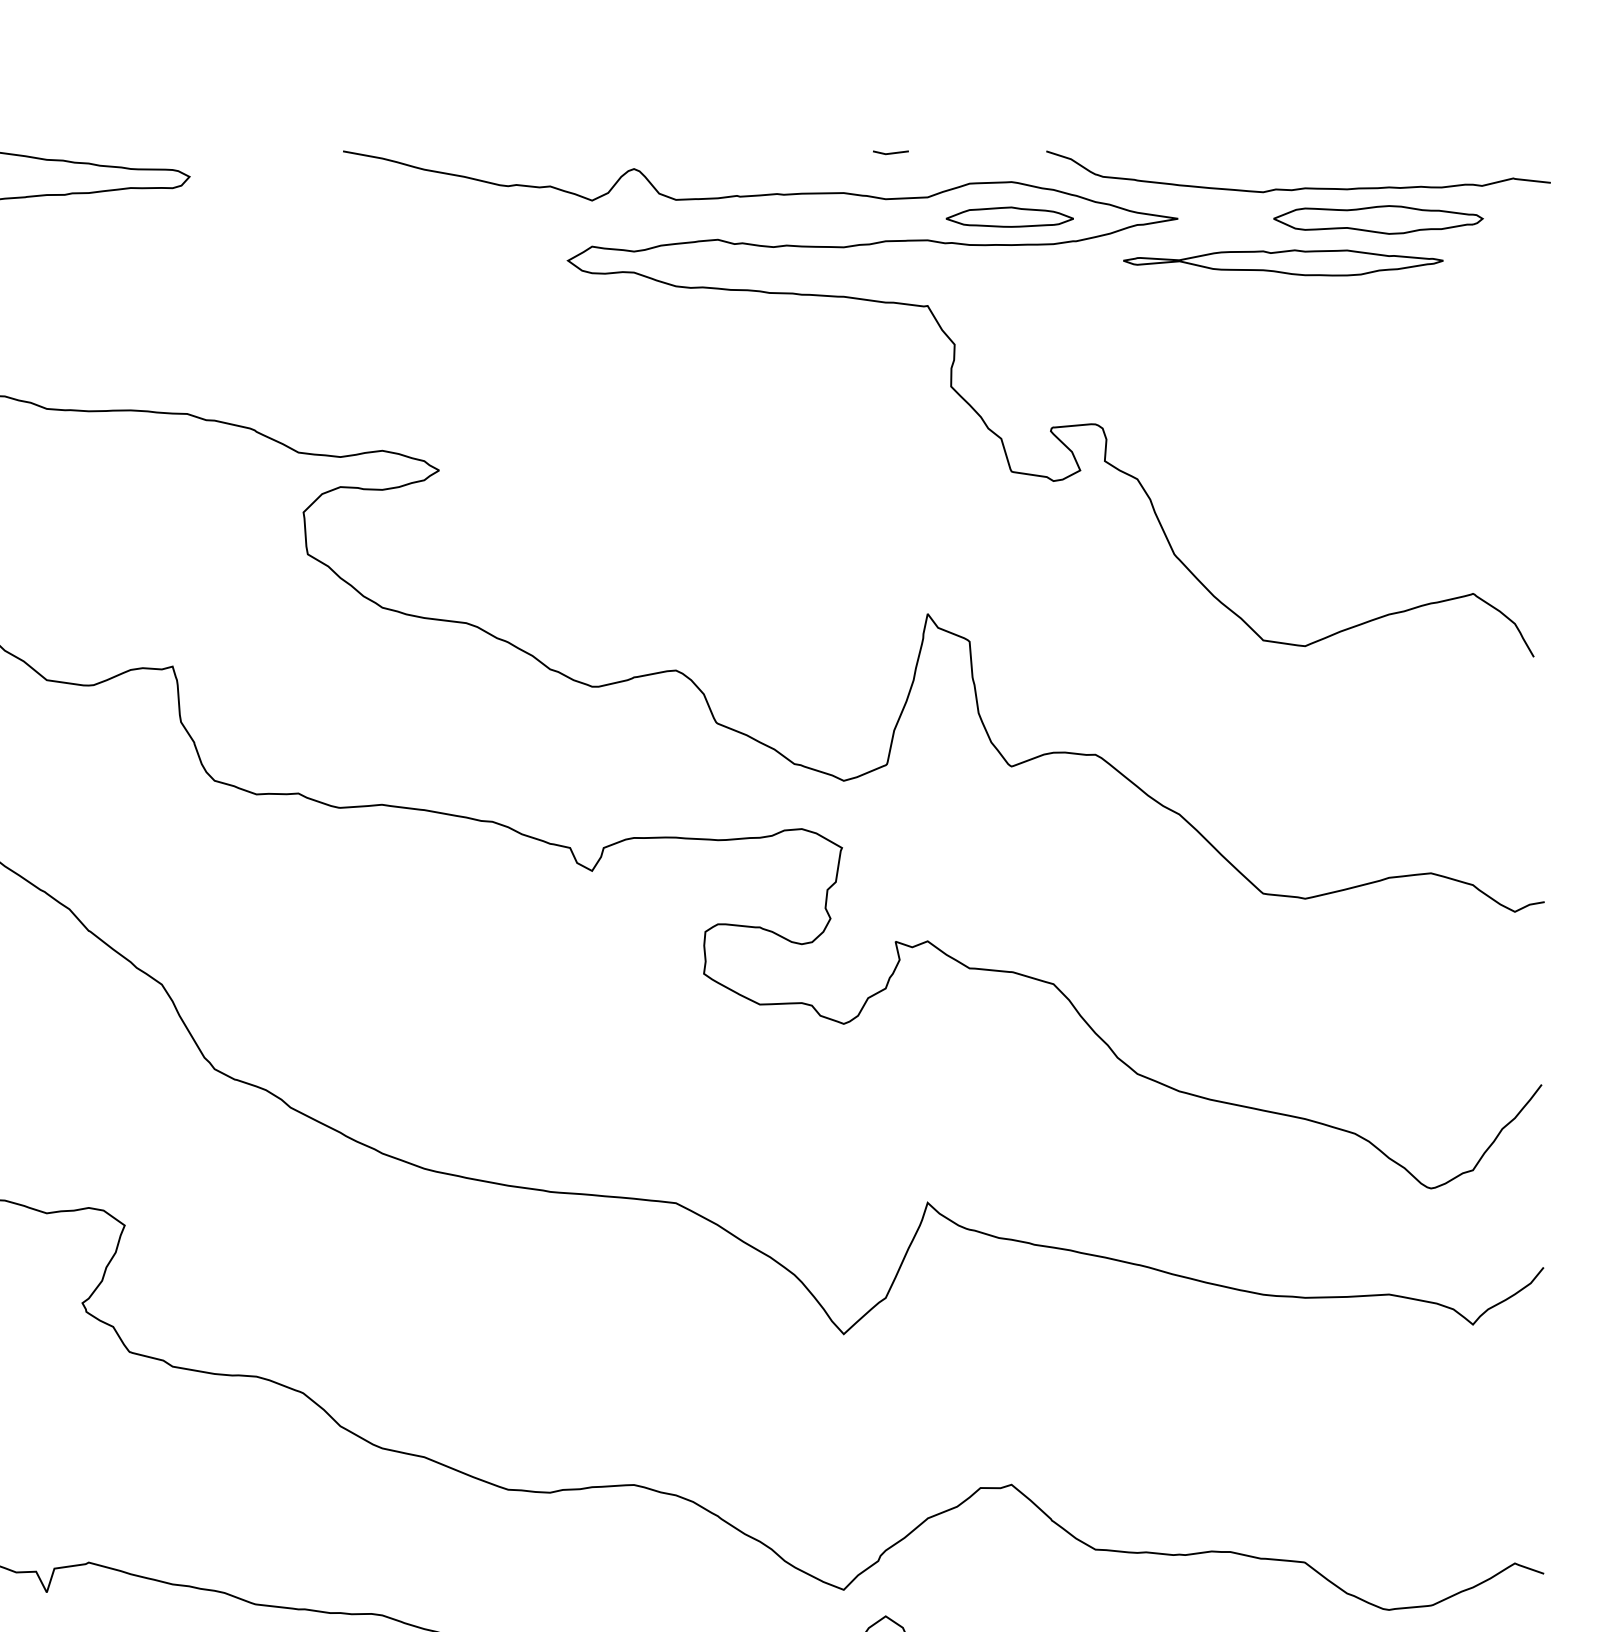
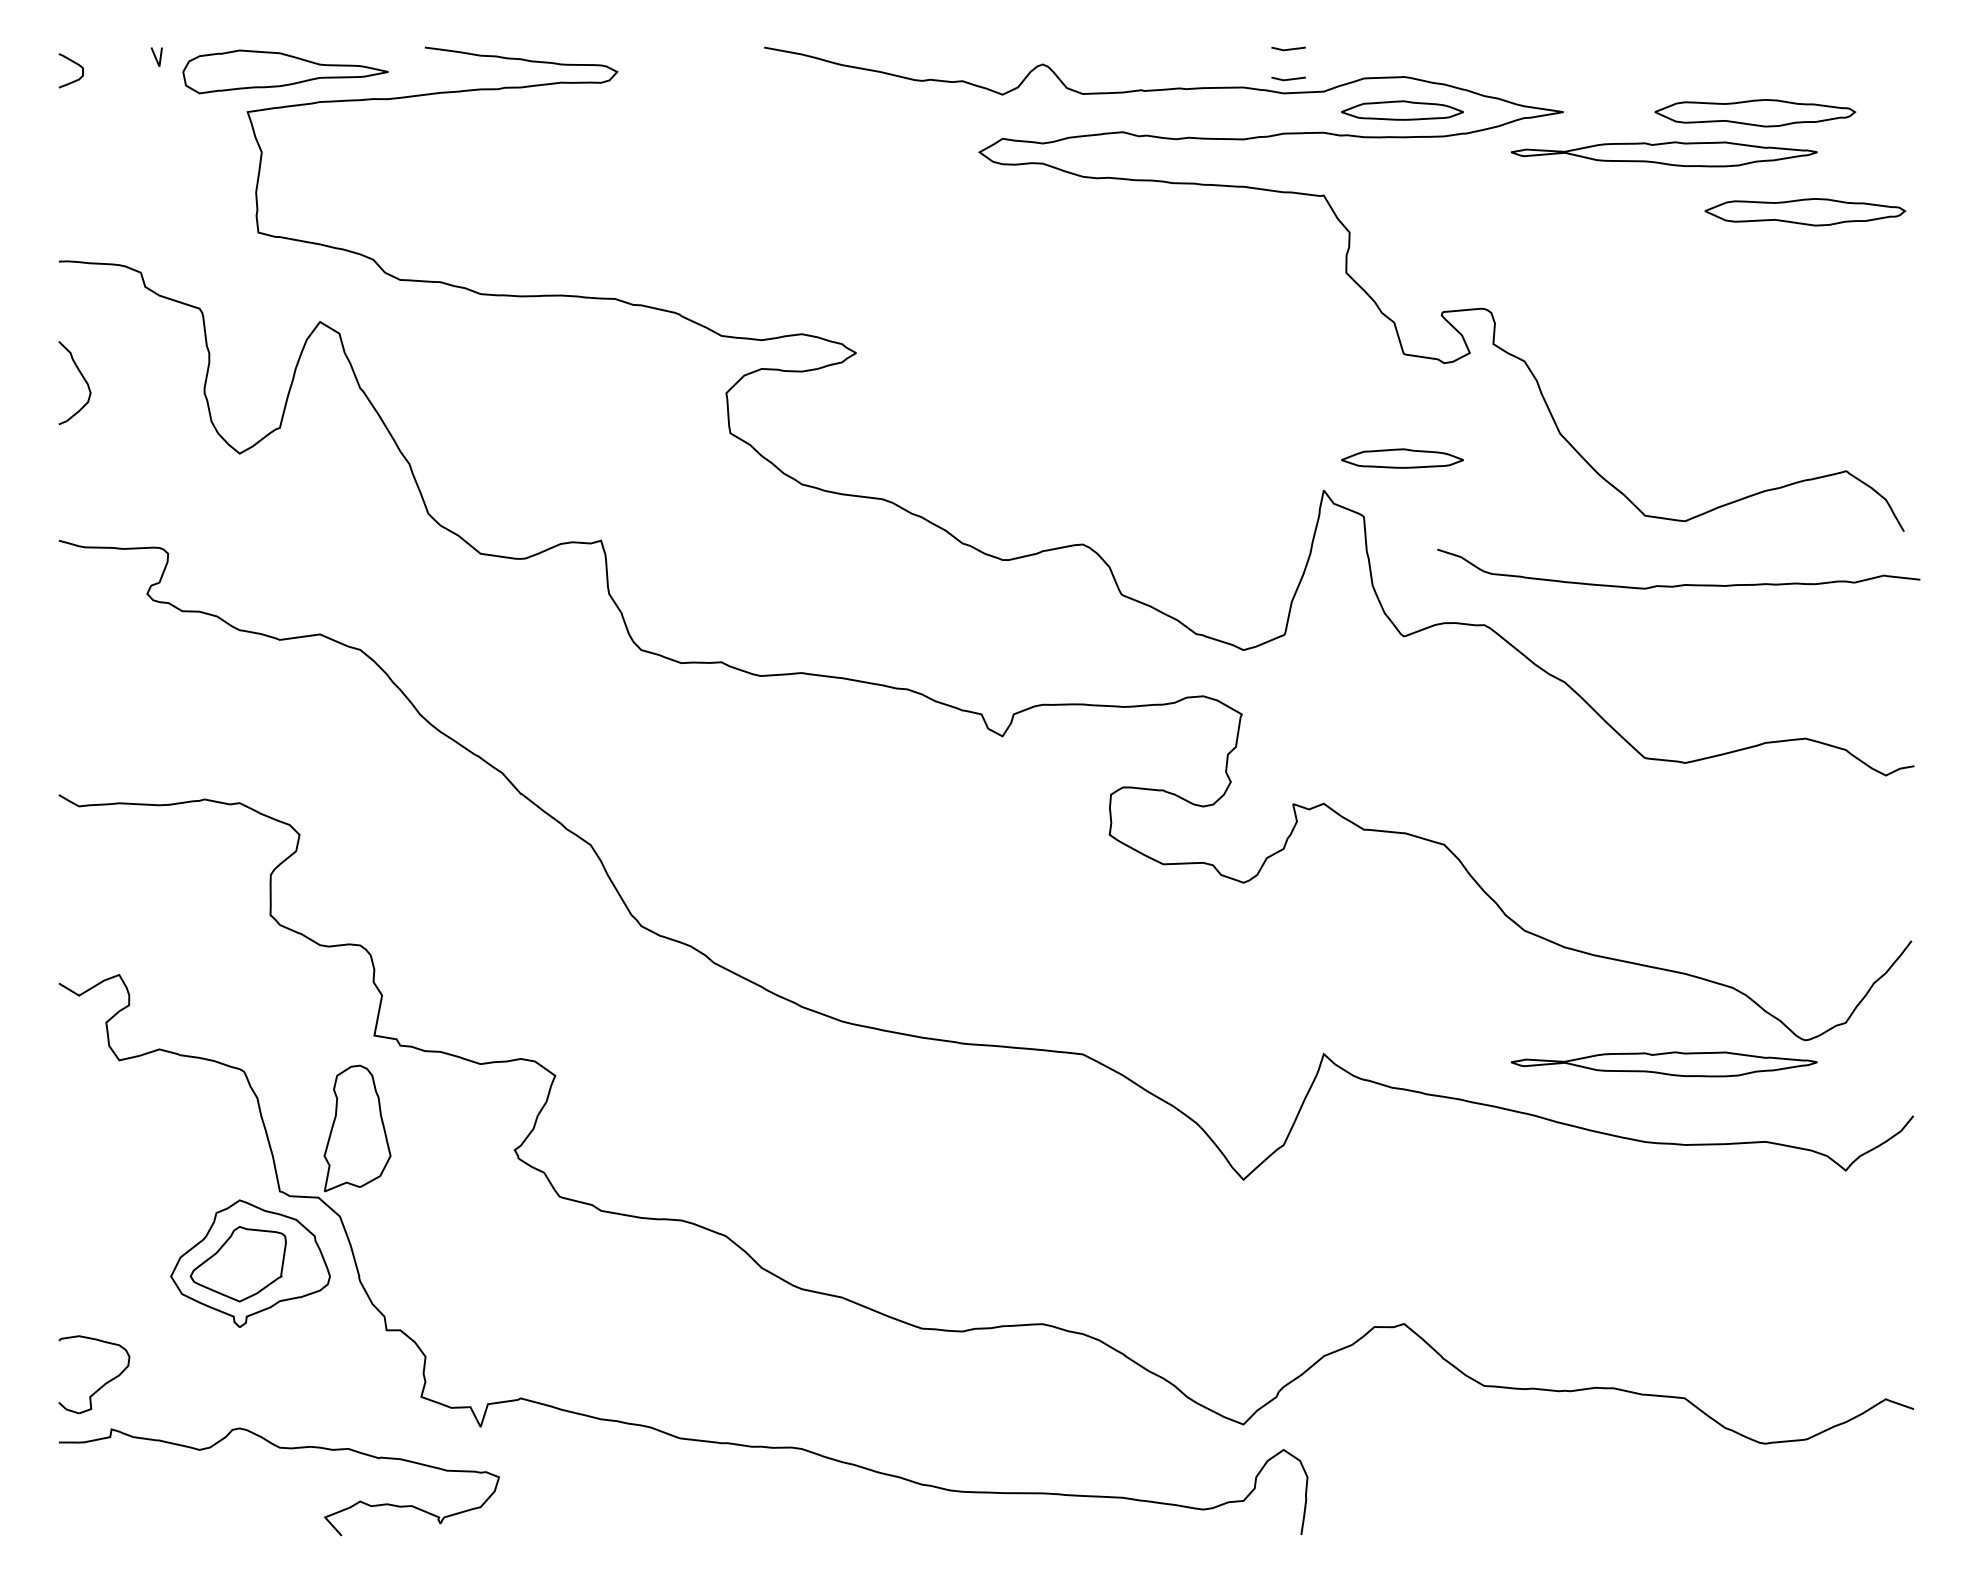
line: (890, 183) -> (1288, 78), added
curve: (1299, 187) -> (1679, 584), moved
part: (1430, 323) -> (1805, 212), added
part: (1009, 580) -> (1402, 458), added
part: (1282, 1213) -> (1663, 1064), added

